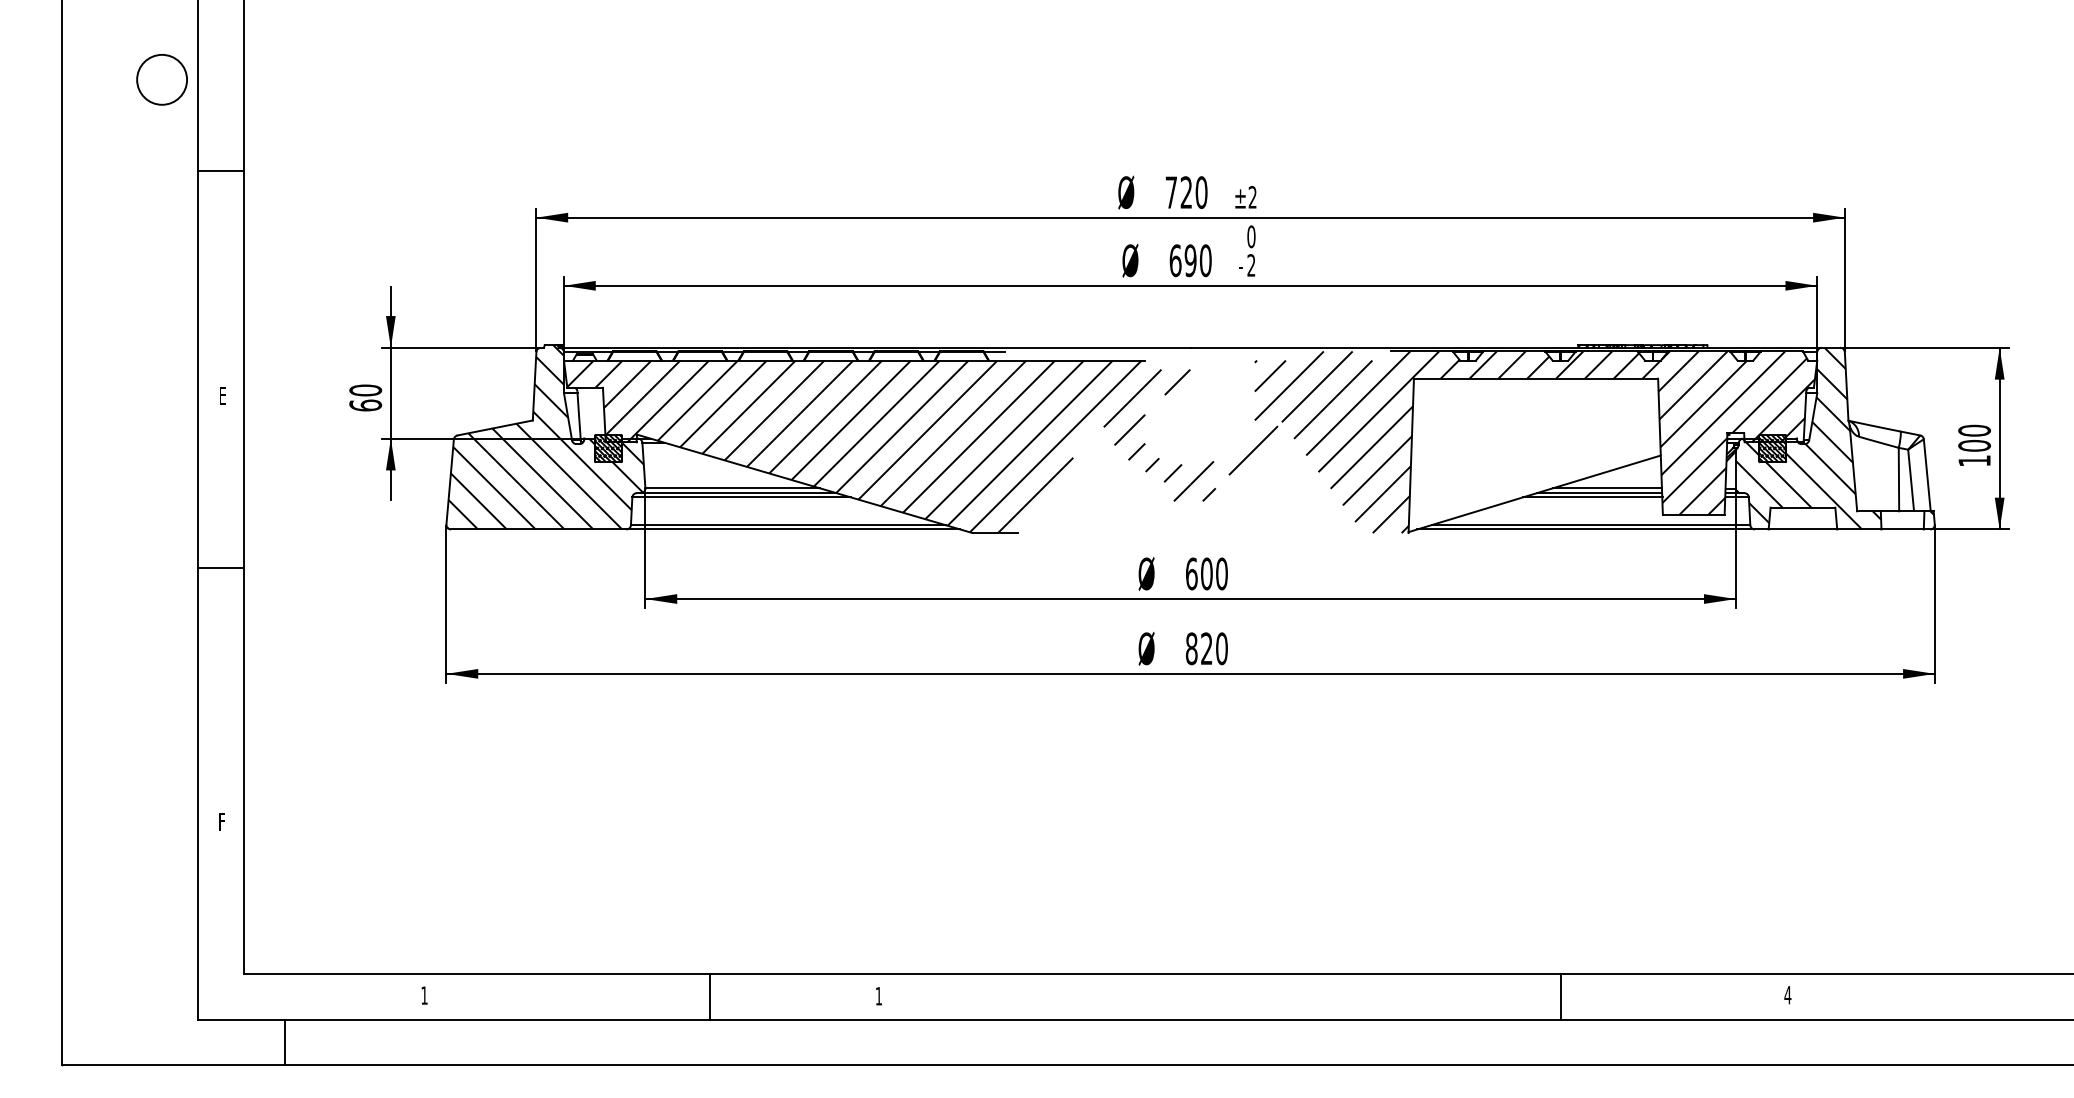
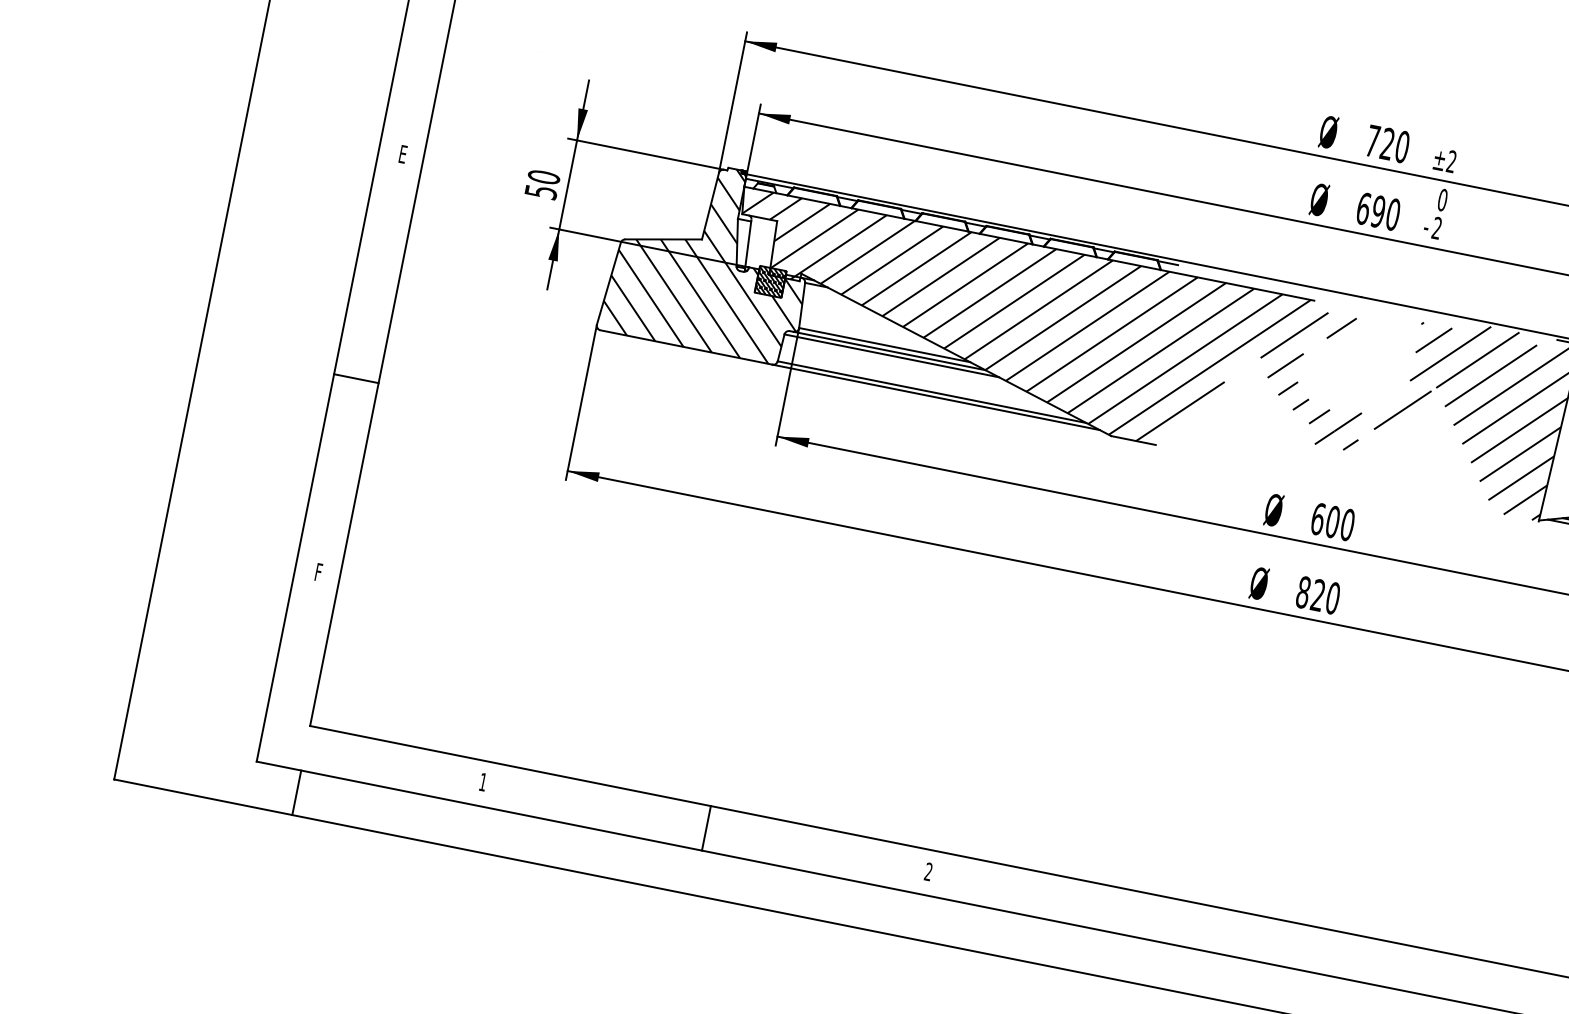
text: (365, 405) -> (540, 191), 60 -> 50
line: (220, 567) -> (355, 378), moved
text: (878, 995) -> (928, 871), 1 -> 2
line: (709, 996) -> (706, 827), moved
line: (284, 1042) -> (296, 792), moved

